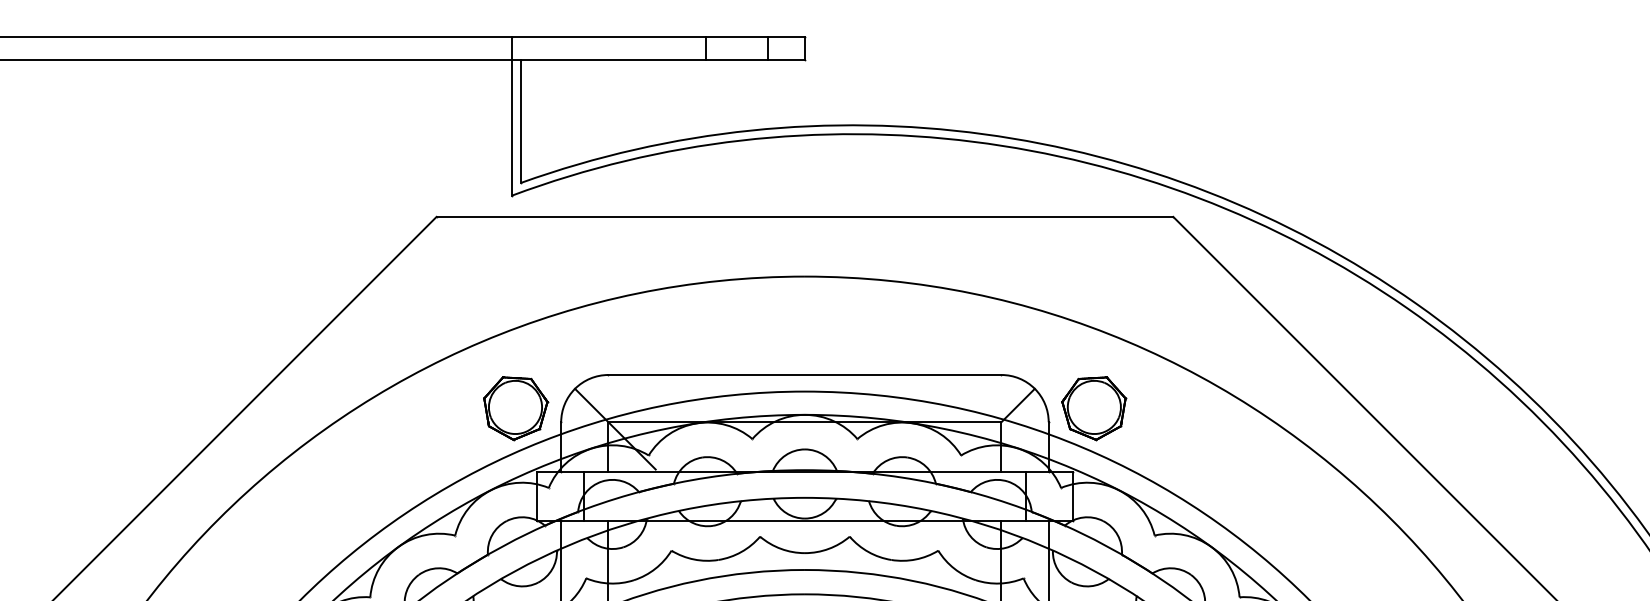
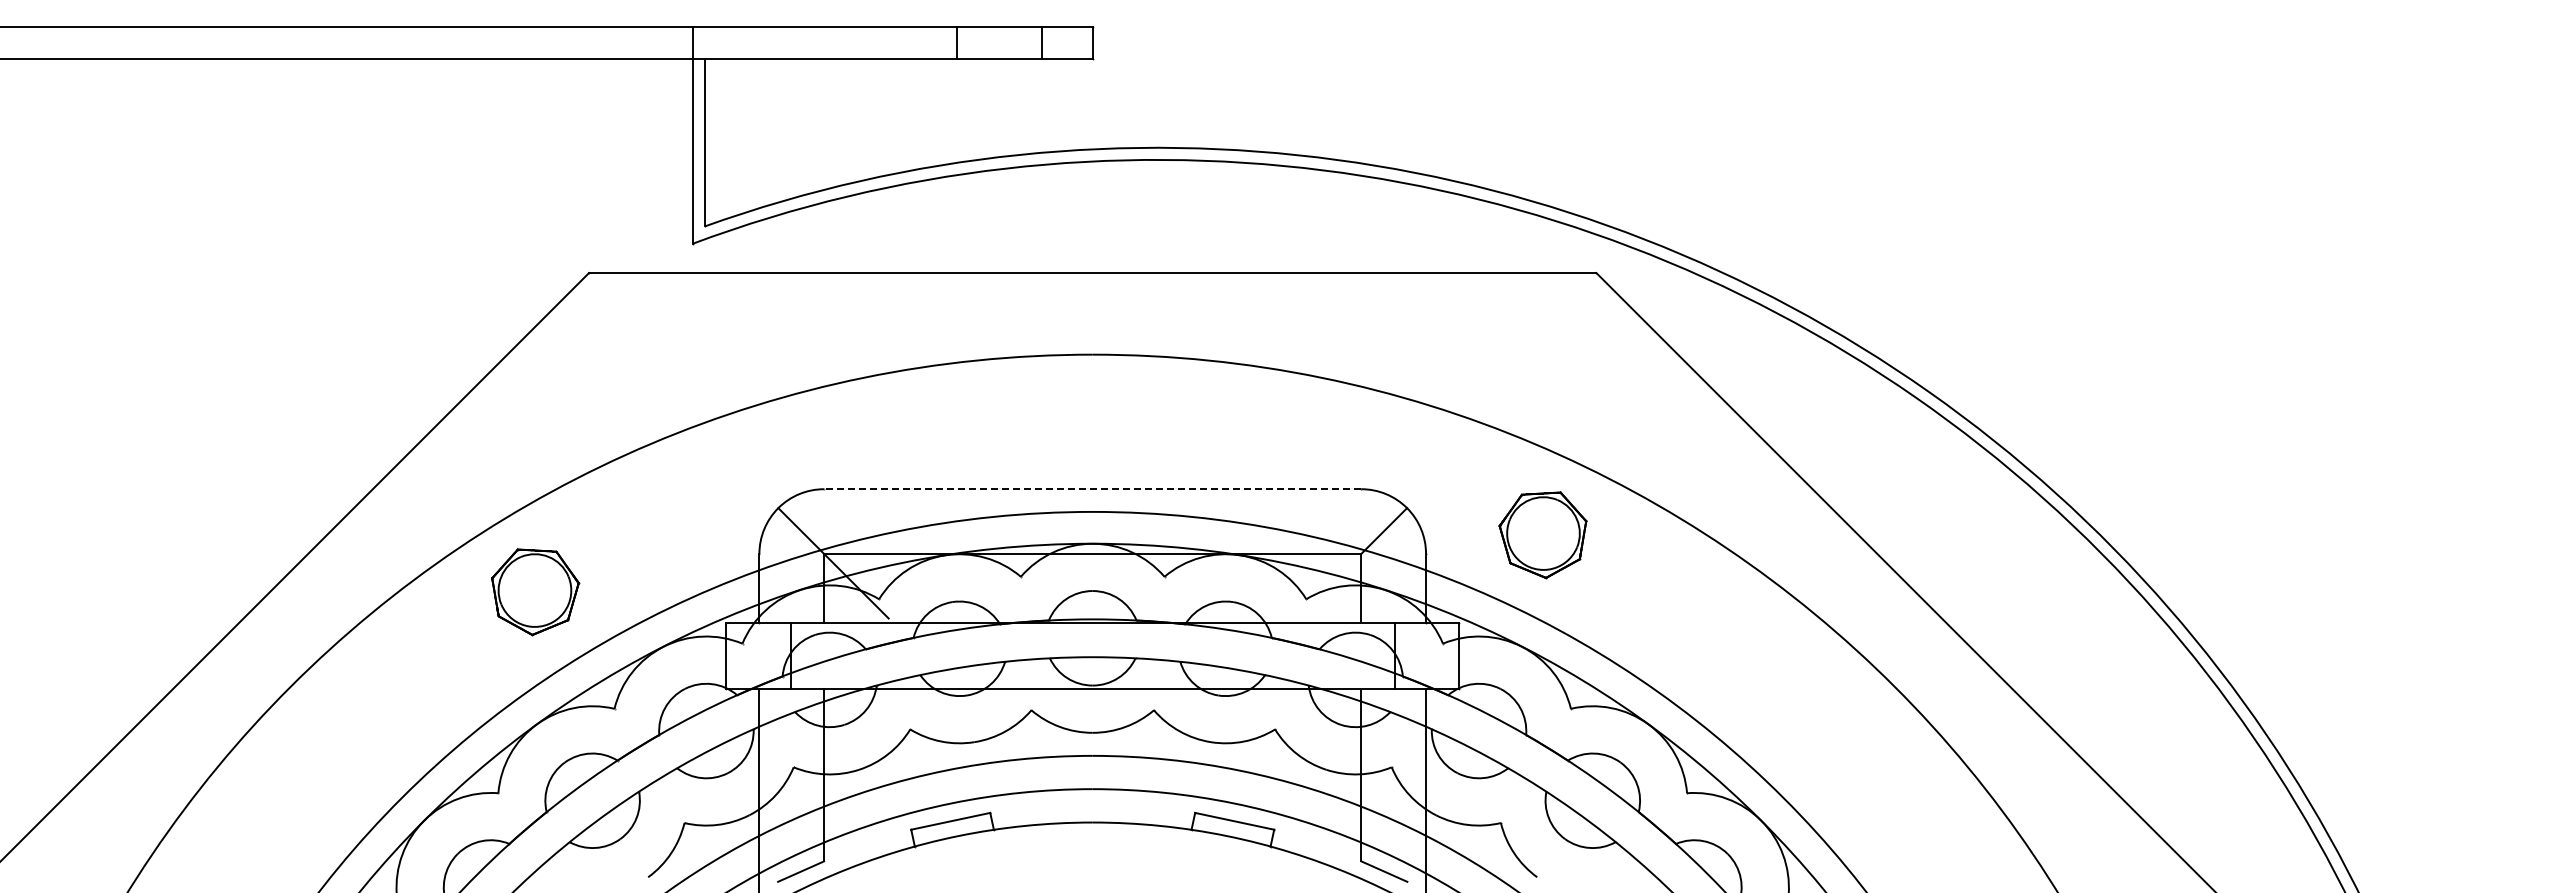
line: (804, 375) -> (1092, 489), solid -> dashed
part: (515, 408) -> (535, 592), moved
part: (1093, 408) -> (1542, 535), moved

